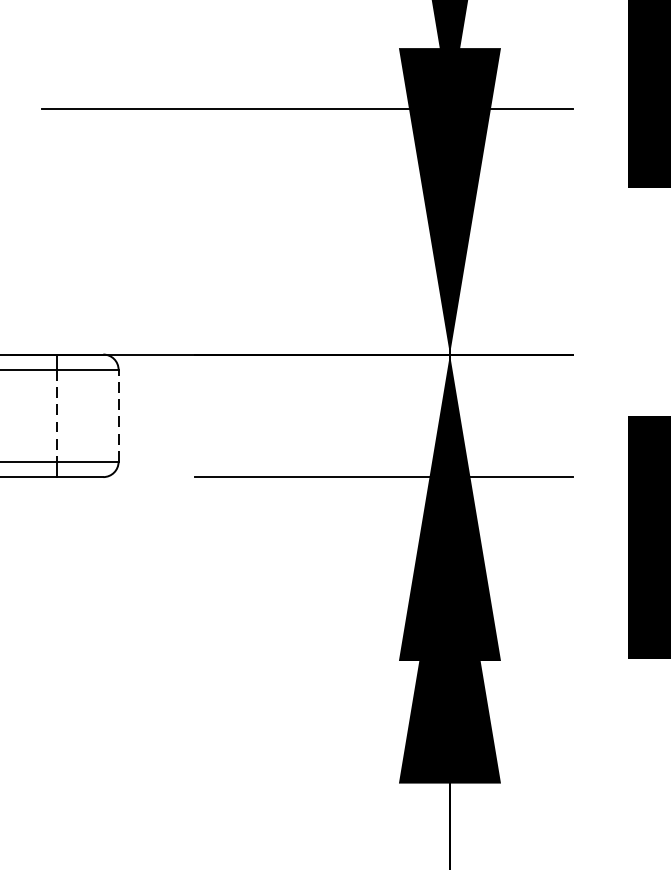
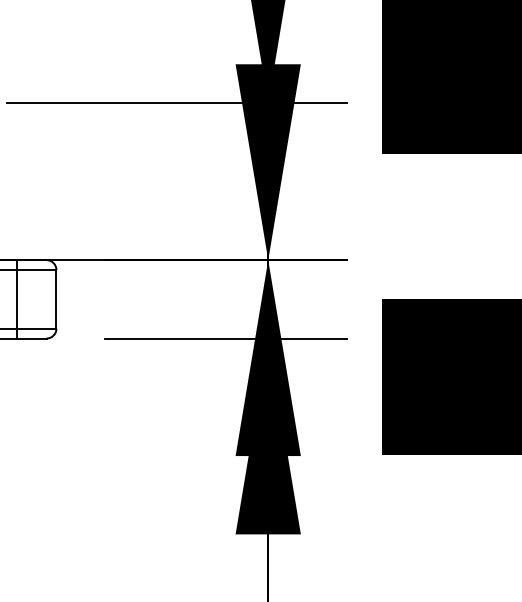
line: (118, 414) -> (56, 298), dashed -> solid
line: (57, 416) -> (17, 299), dashed -> solid

